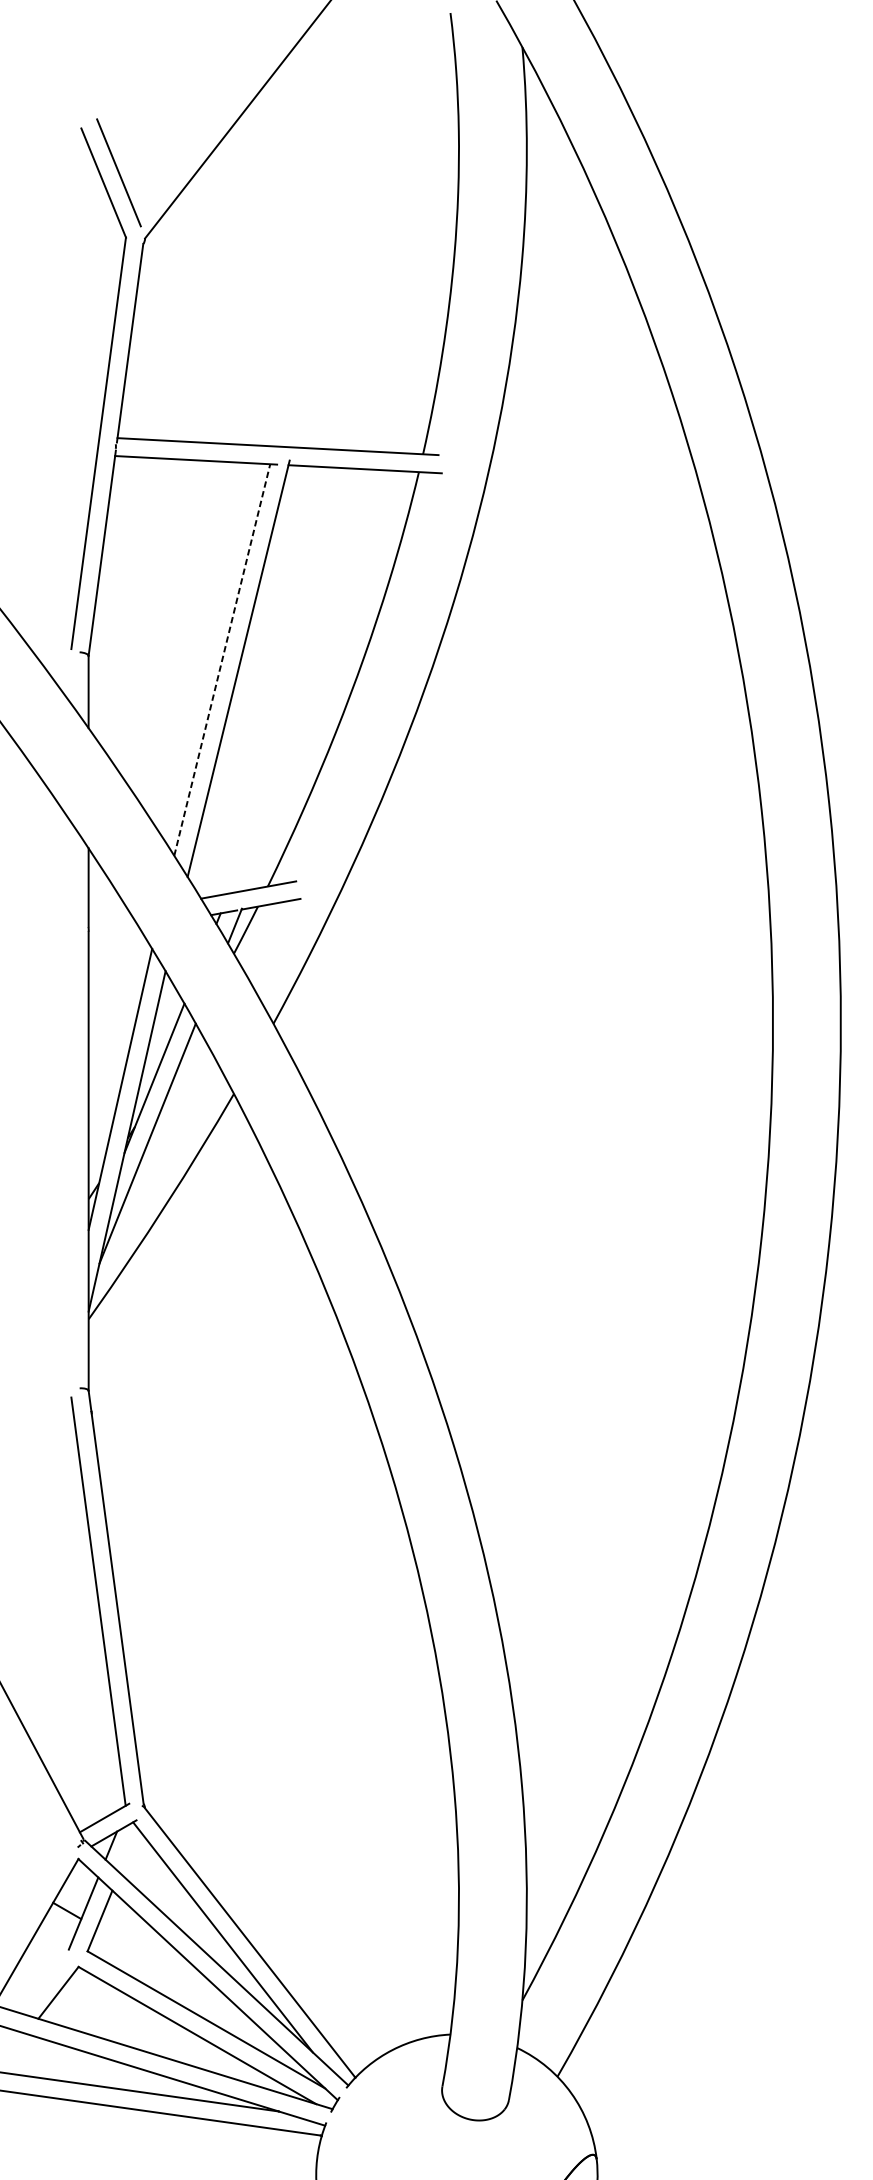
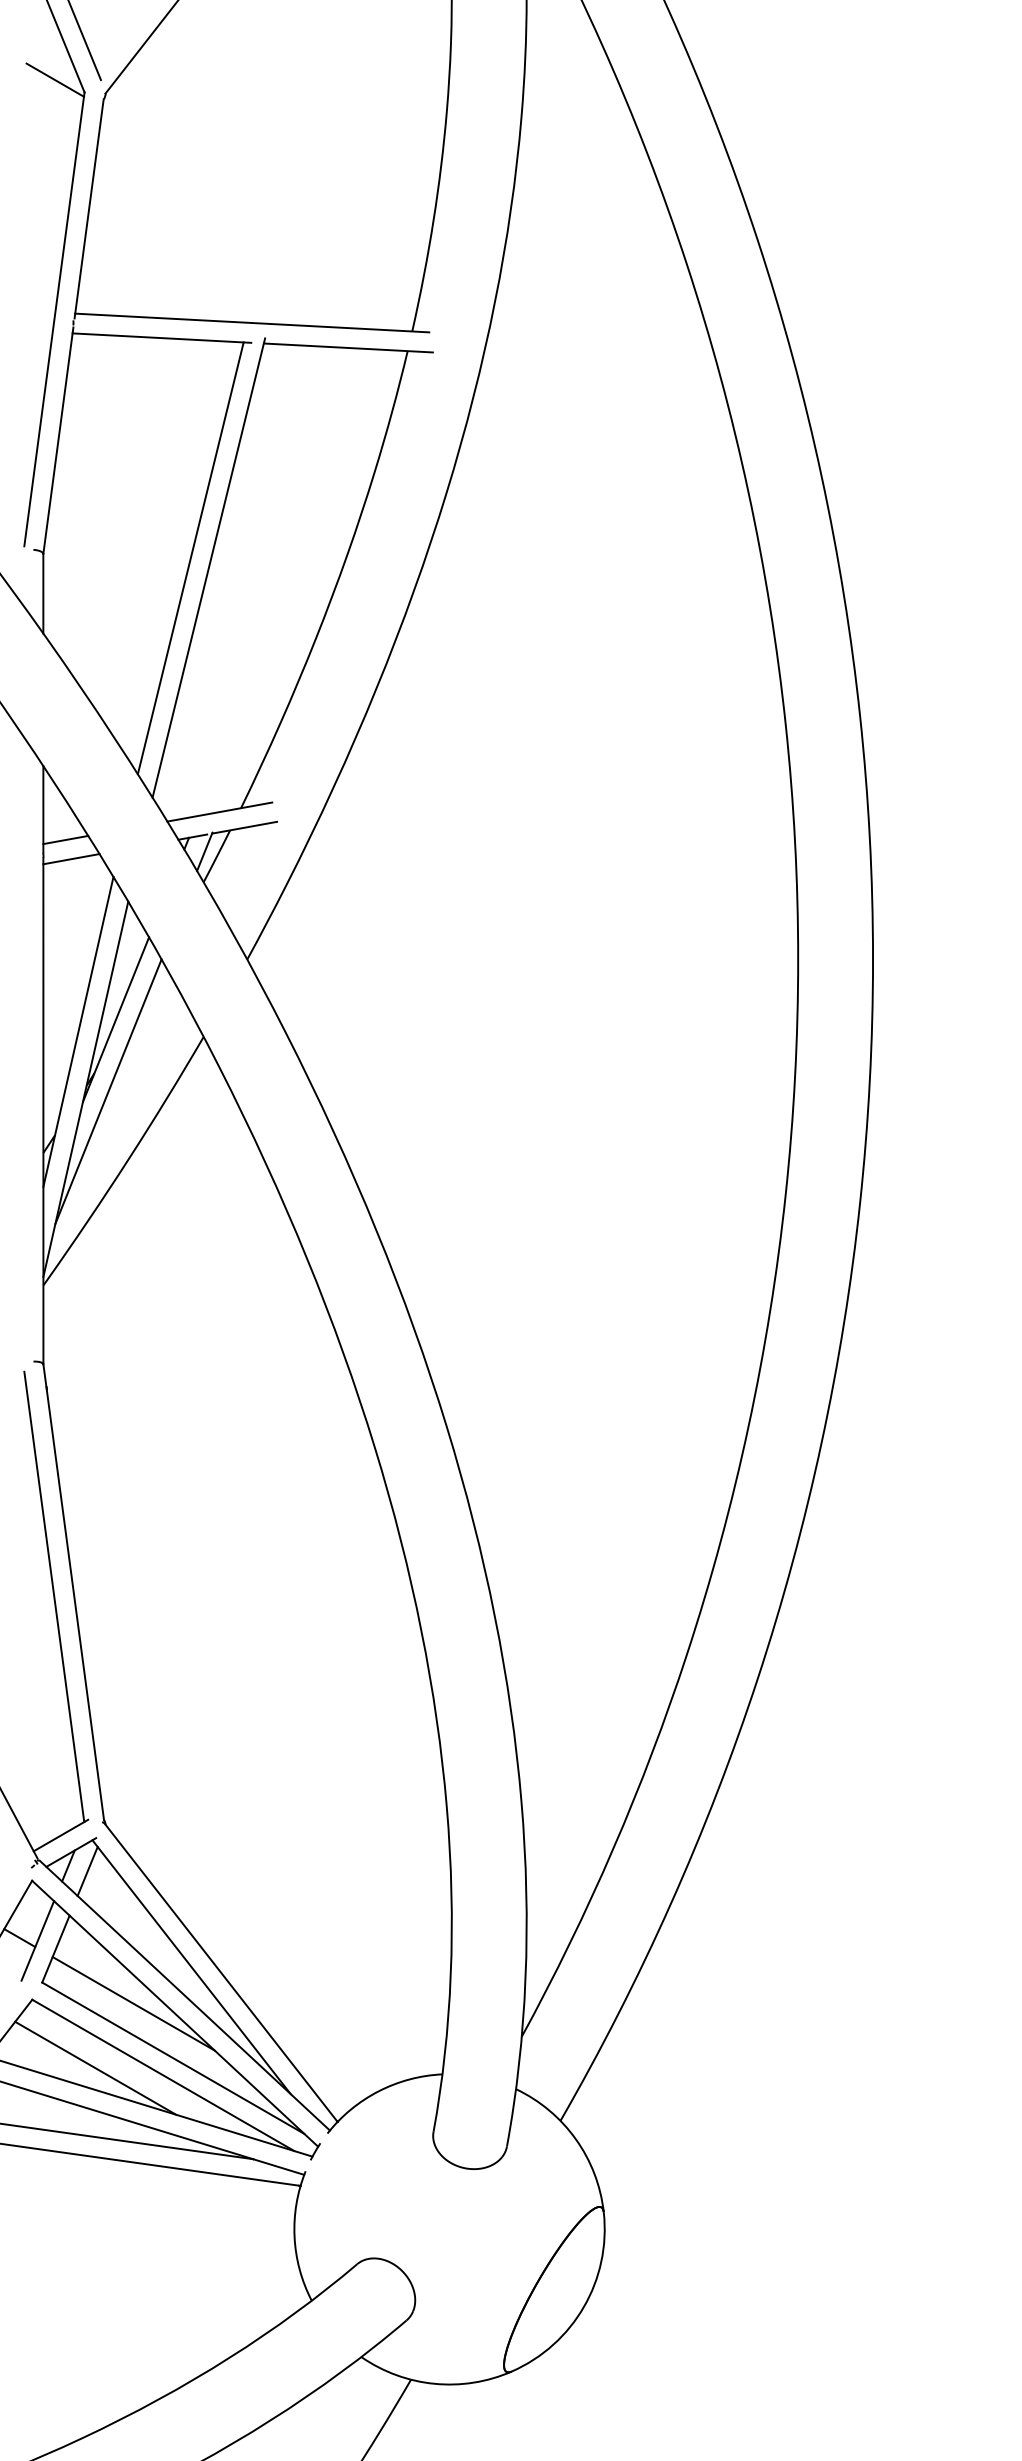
line: (98, 225) -> (54, 79), added
line: (222, 659) -> (190, 557), dashed -> solid
line: (108, 914) -> (65, 839), added
line: (114, 933) -> (71, 859), added
line: (128, 1849) -> (87, 1870), added
line: (170, 1970) -> (133, 2003), added
line: (135, 2028) -> (95, 2067), added

